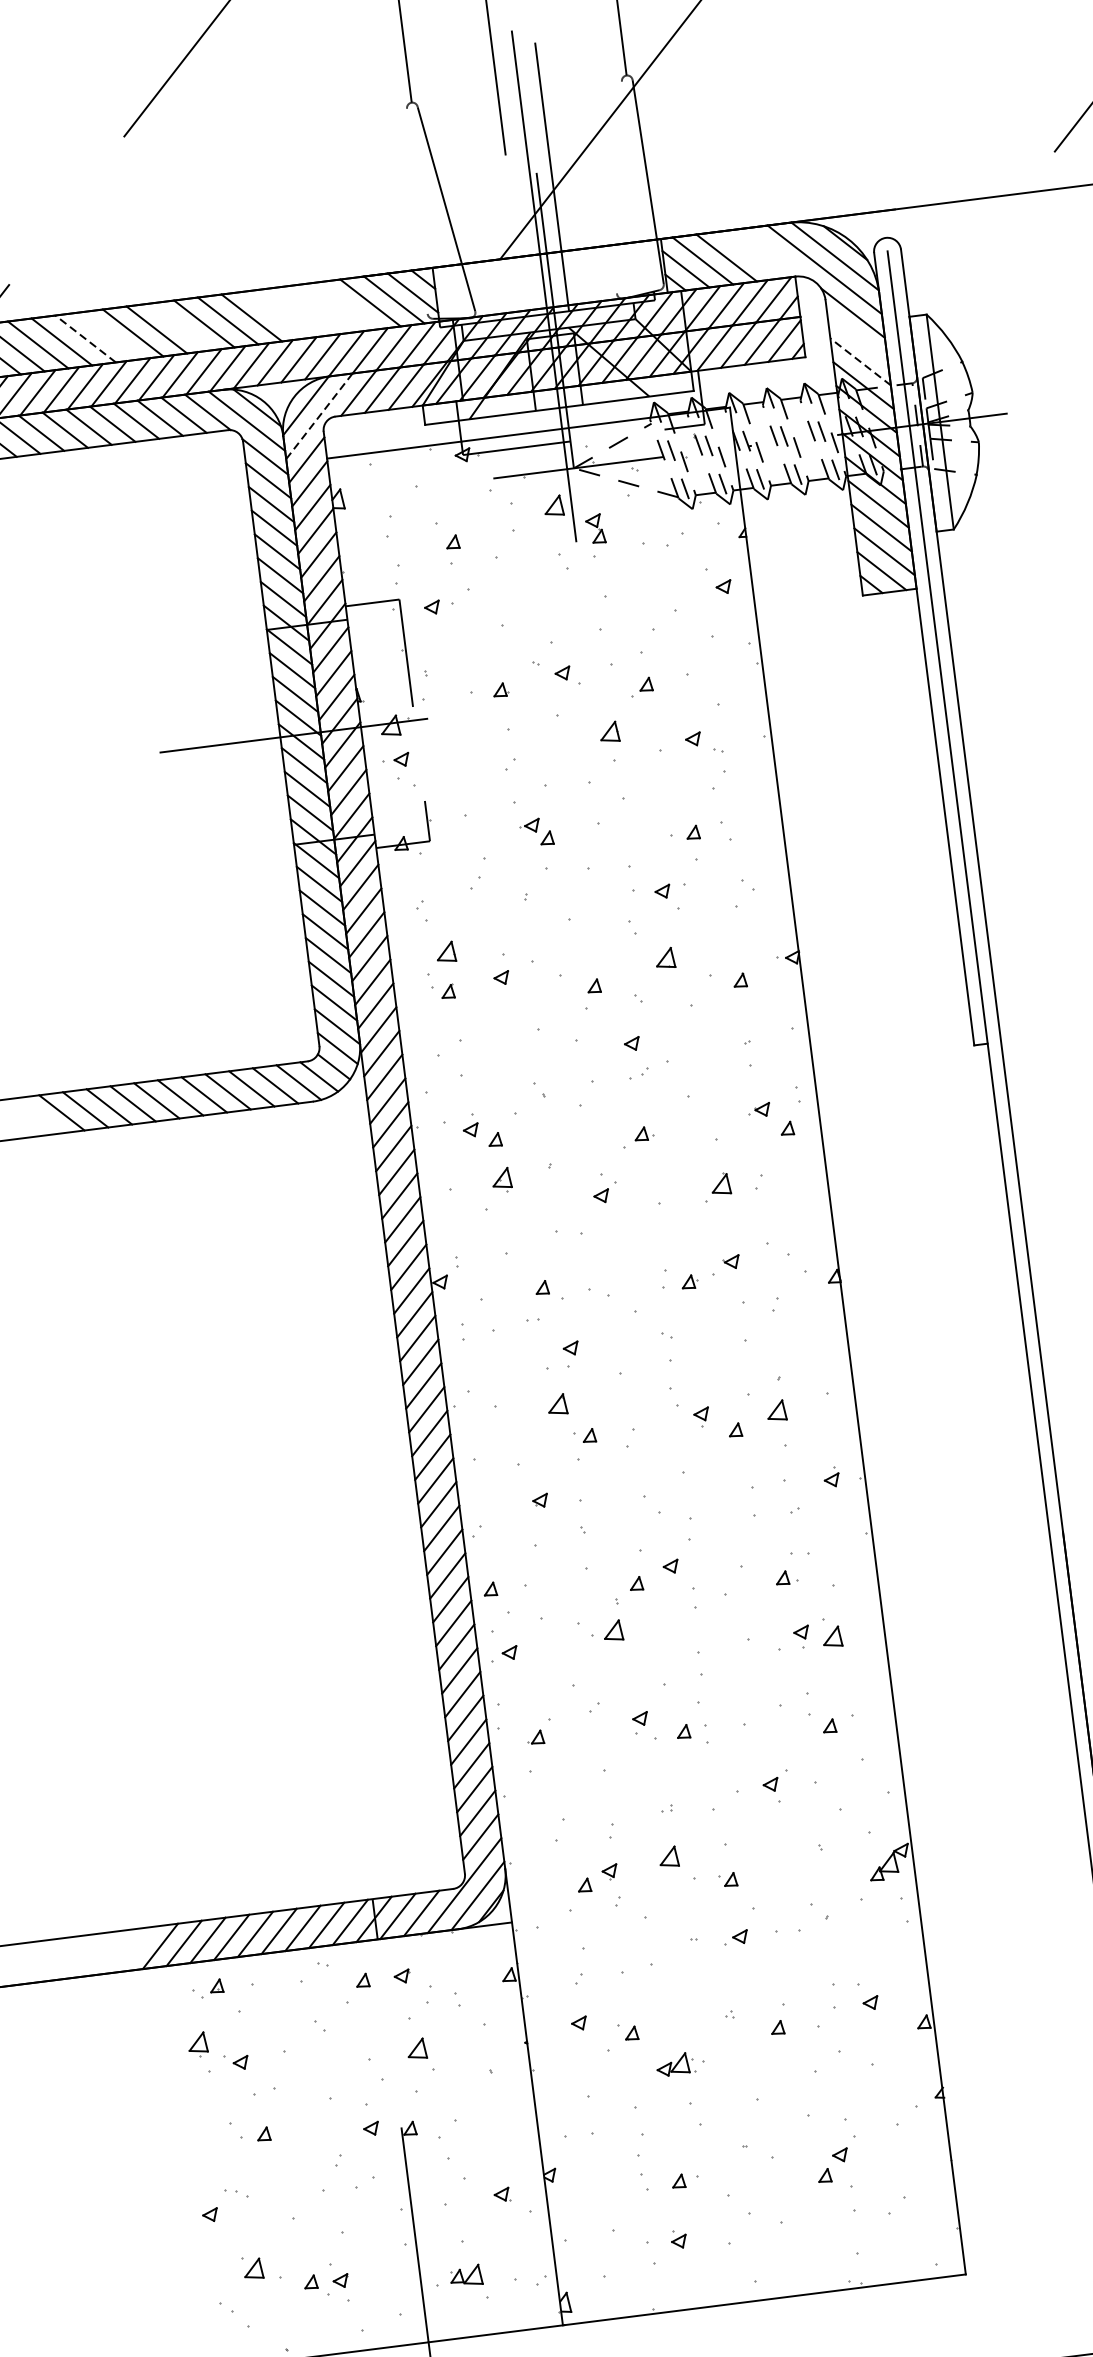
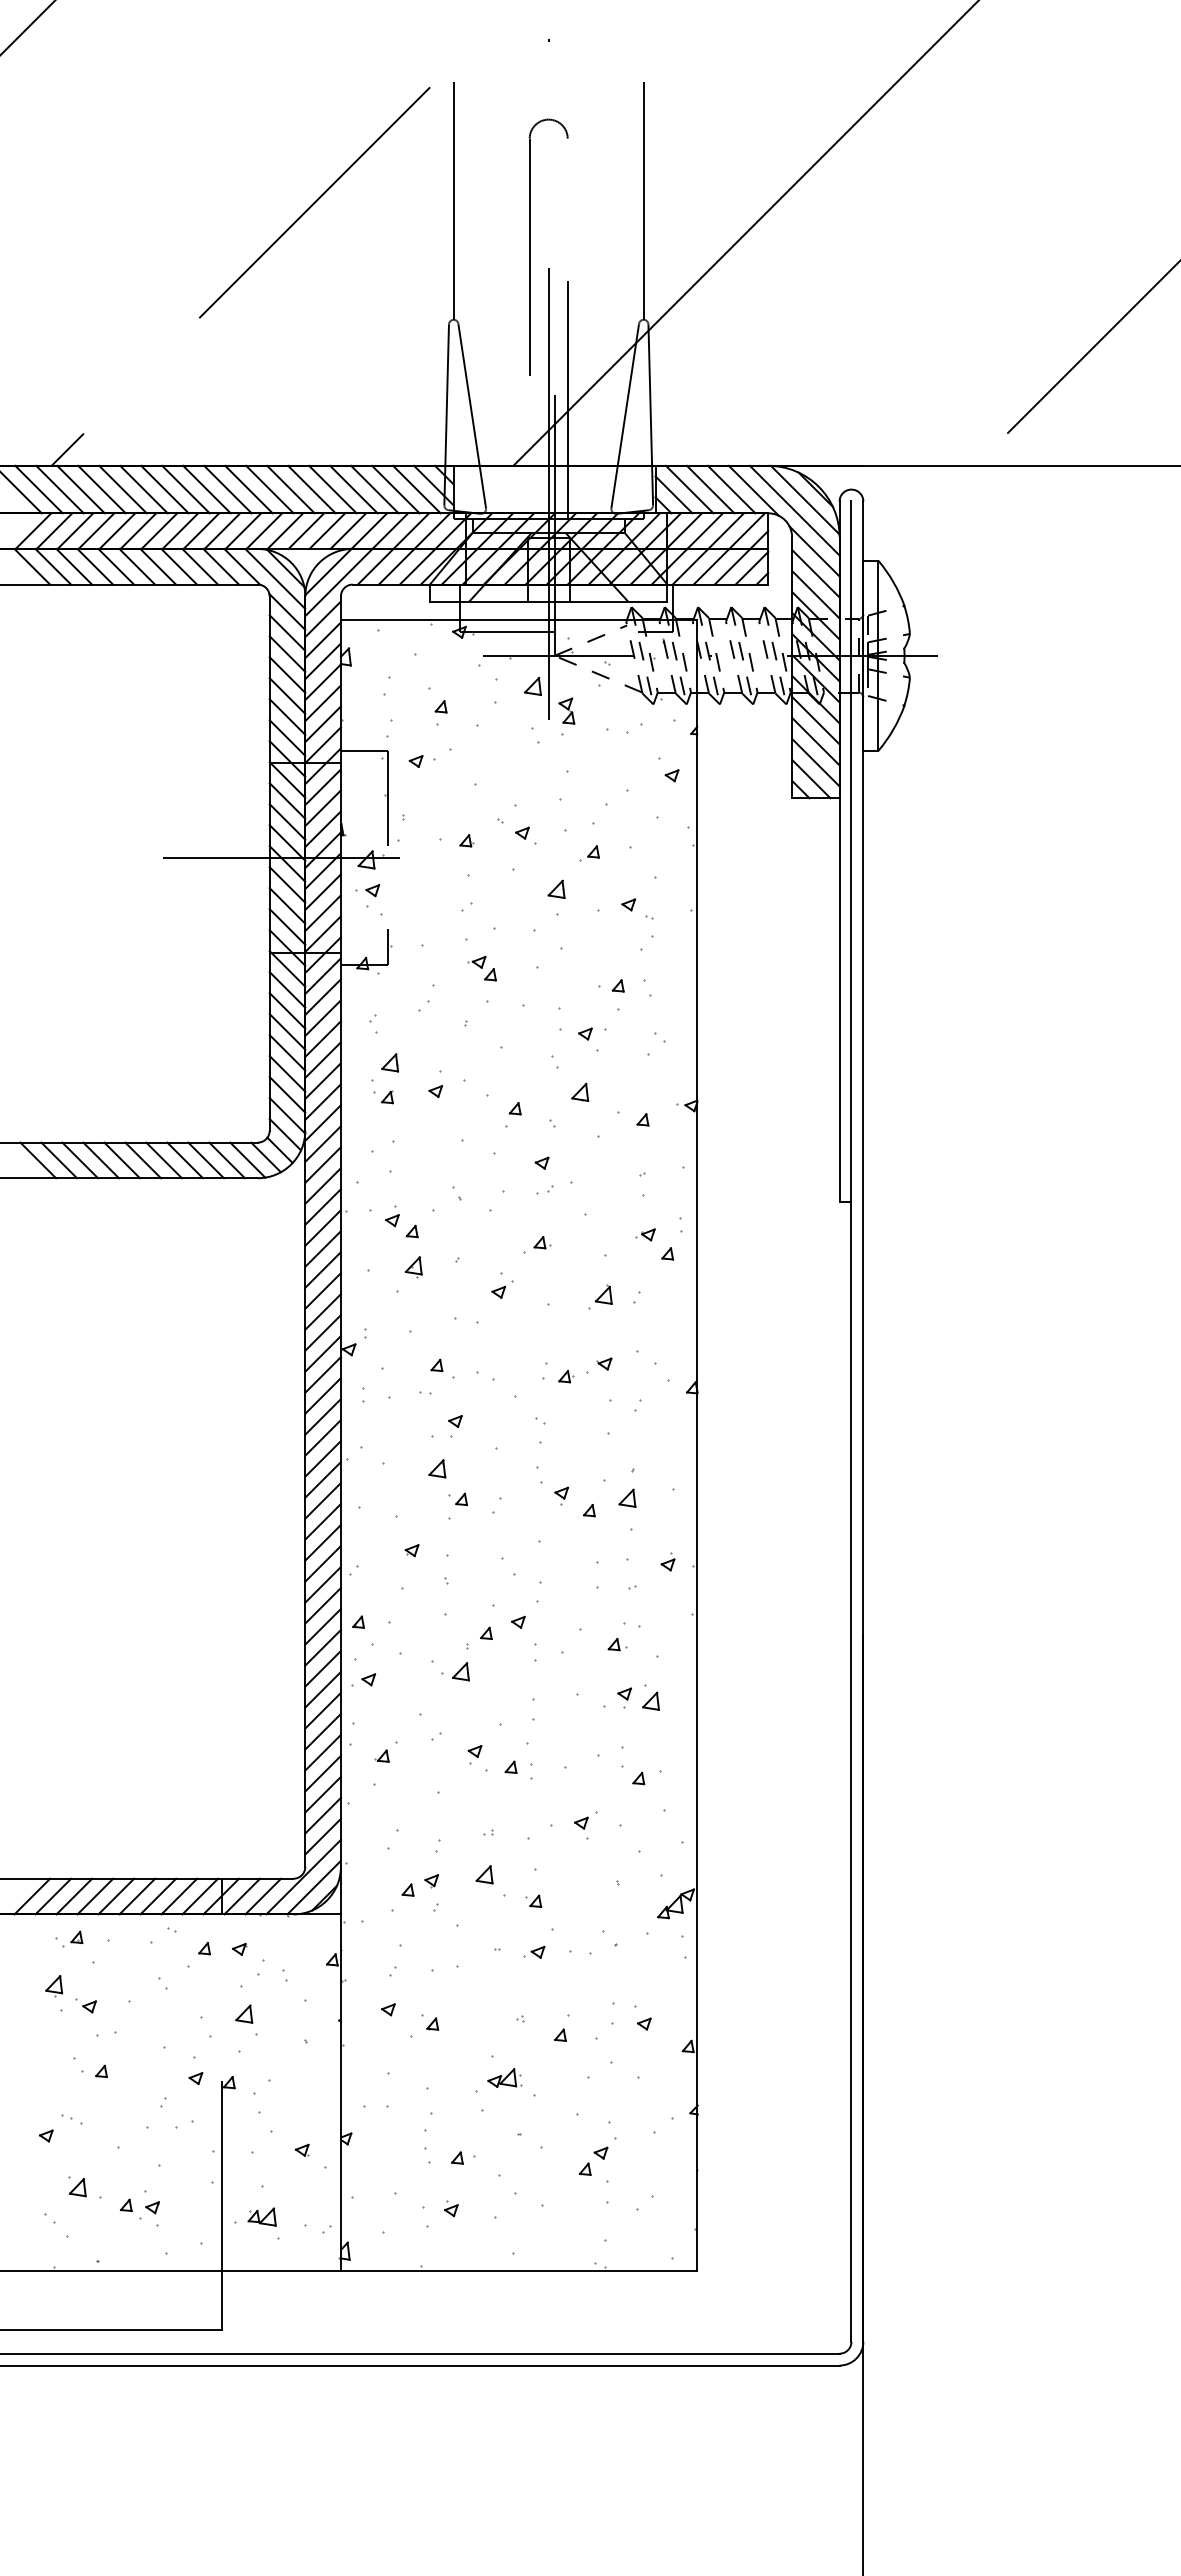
line: (618, 187) -> (624, 416), added
line: (417, 210) -> (446, 414), added
line: (775, 252) -> (753, 490), added
line: (750, 254) -> (731, 489), added
line: (346, 305) -> (374, 489), added
line: (322, 308) -> (353, 489), added
line: (298, 311) -> (332, 489), added
line: (275, 314) -> (311, 489), added
line: (180, 326) -> (227, 489), added
line: (108, 335) -> (164, 489), added
line: (857, 337) -> (815, 573), added
line: (86, 338) -> (144, 489), dashed -> solid
line: (860, 361) -> (815, 594), dashed -> solid
line: (318, 416) -> (338, 582), dashed -> solid
part: (675, 2063) -> (504, 2077), moved

